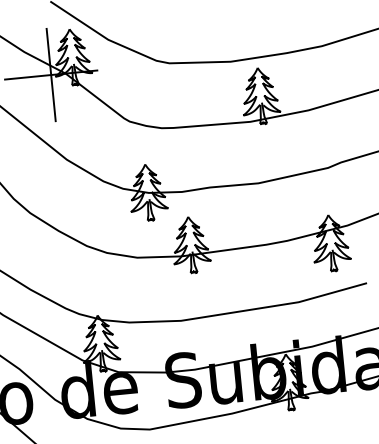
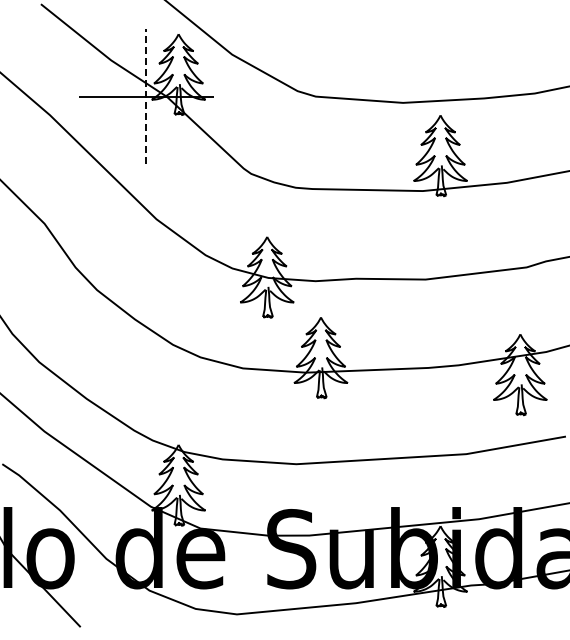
line: (51, 74) -> (146, 96), solid -> dashed

